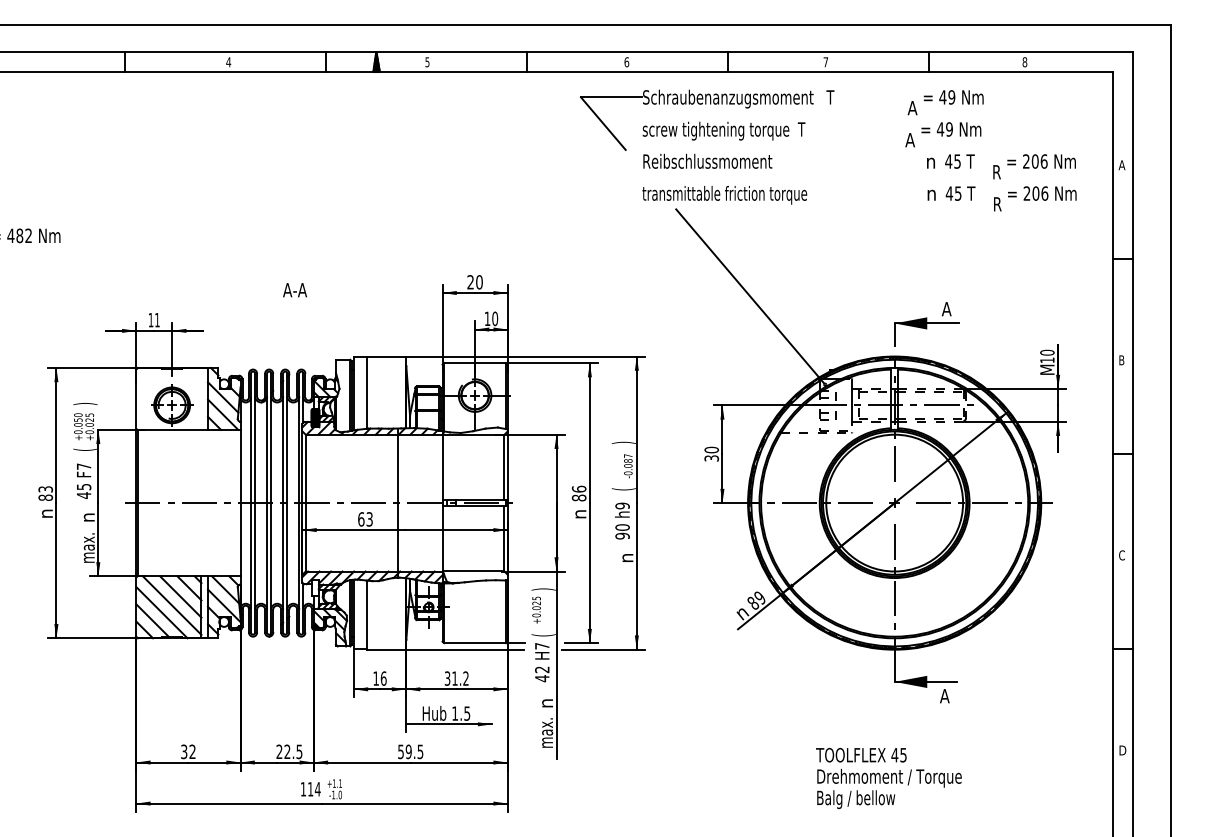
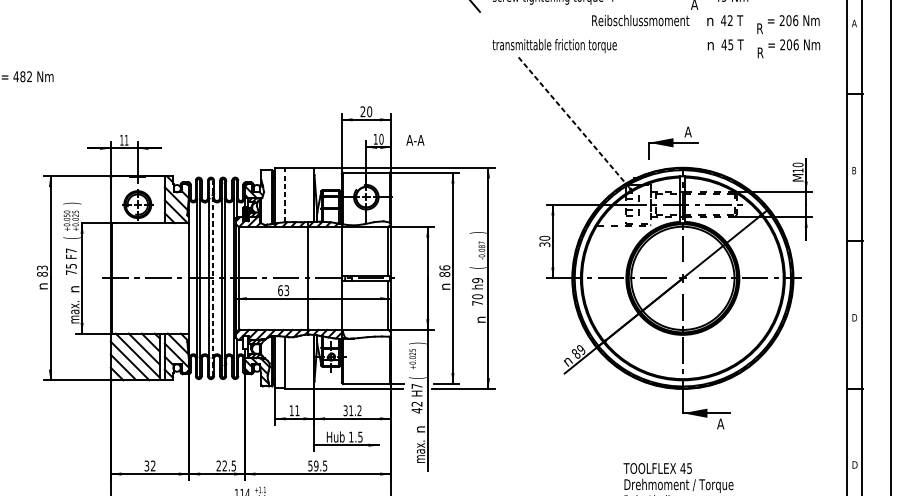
text: (707, 160) -> (640, 19), moved
text: (957, 161) -> (730, 20), 45 -> 42
text: (294, 290) -> (414, 140), moved
line: (749, 295) -> (573, 121), solid -> dashed
part: (926, 324) -> (672, 143), moved
line: (366, 392) -> (284, 194), solid -> dashed
text: (84, 495) -> (71, 272), 45 -> 75
line: (271, 503) -> (212, 278), solid -> dashed
text: (622, 535) -> (477, 302), 90 -> 70
text: (1122, 555) -> (854, 317), C -> D
text: (383, 678) -> (297, 410), 16 -> 11

